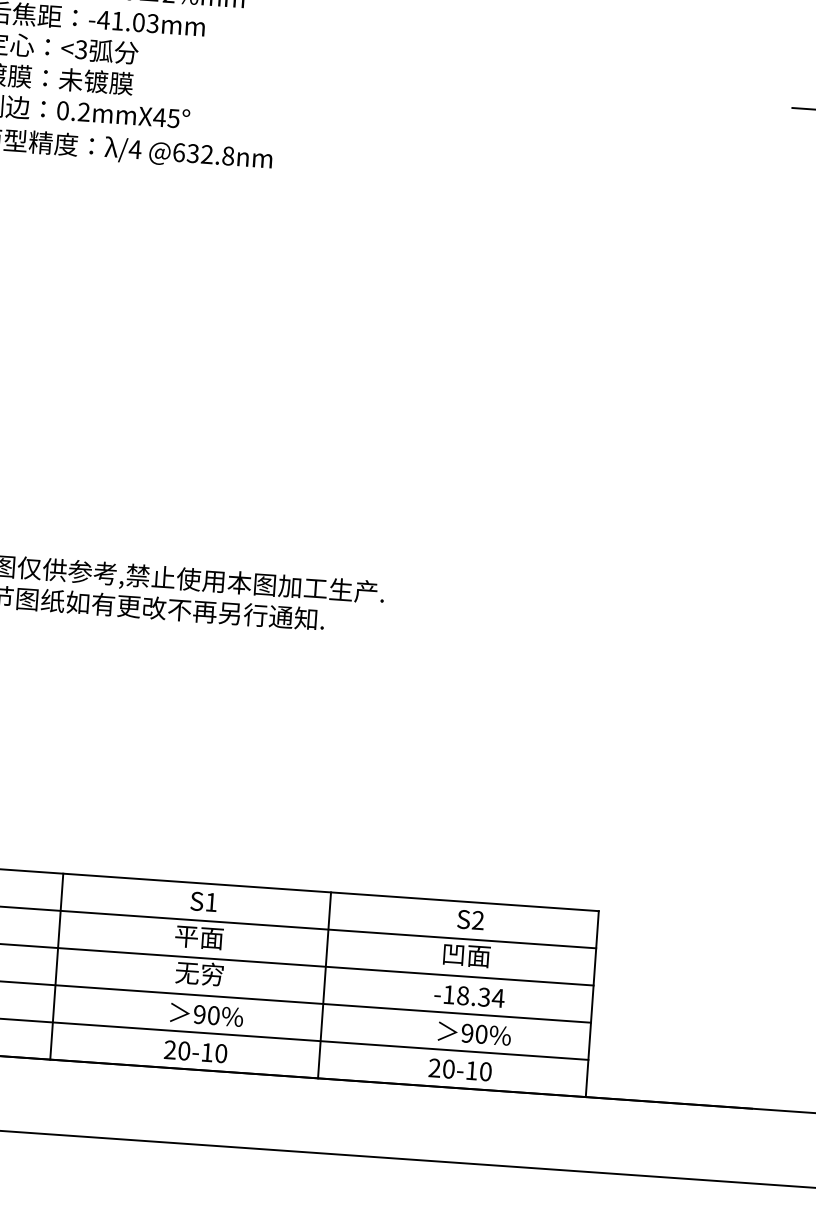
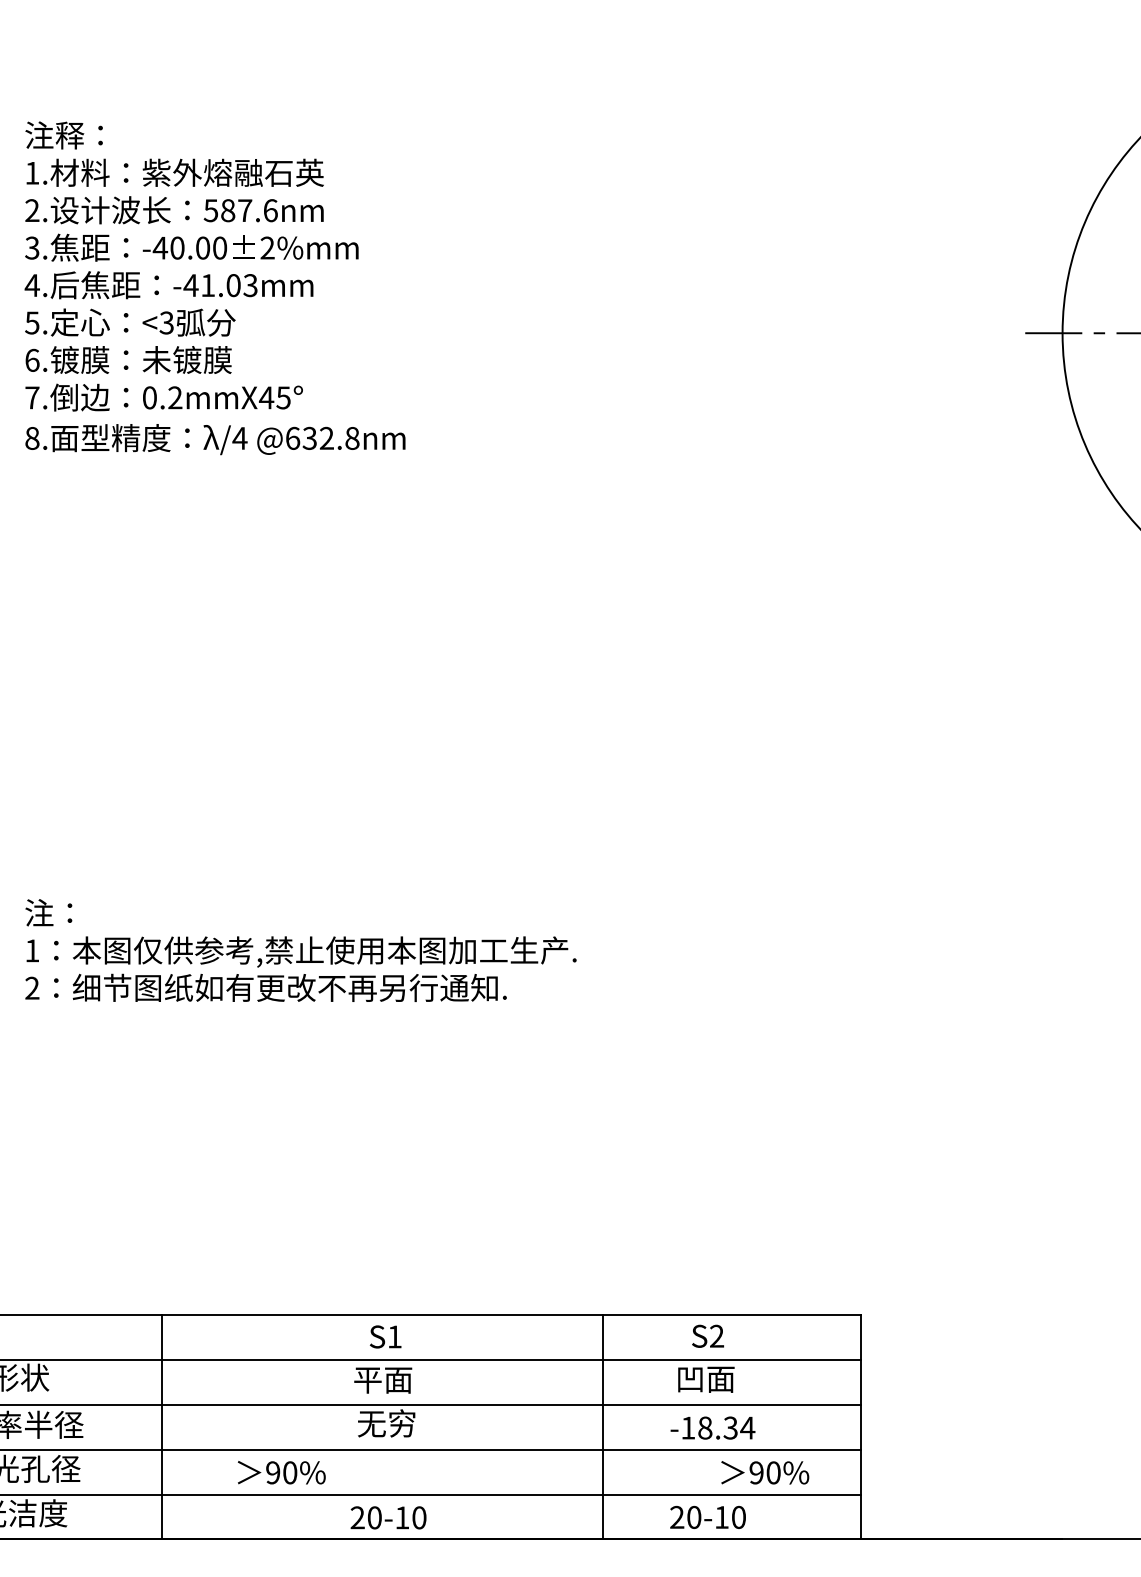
line: (56, 966) -> (162, 1426), moved
line: (324, 984) -> (602, 1426), moved
text: (206, 1014) -> (281, 1472), moved
text: (474, 1033) -> (765, 1472), moved

